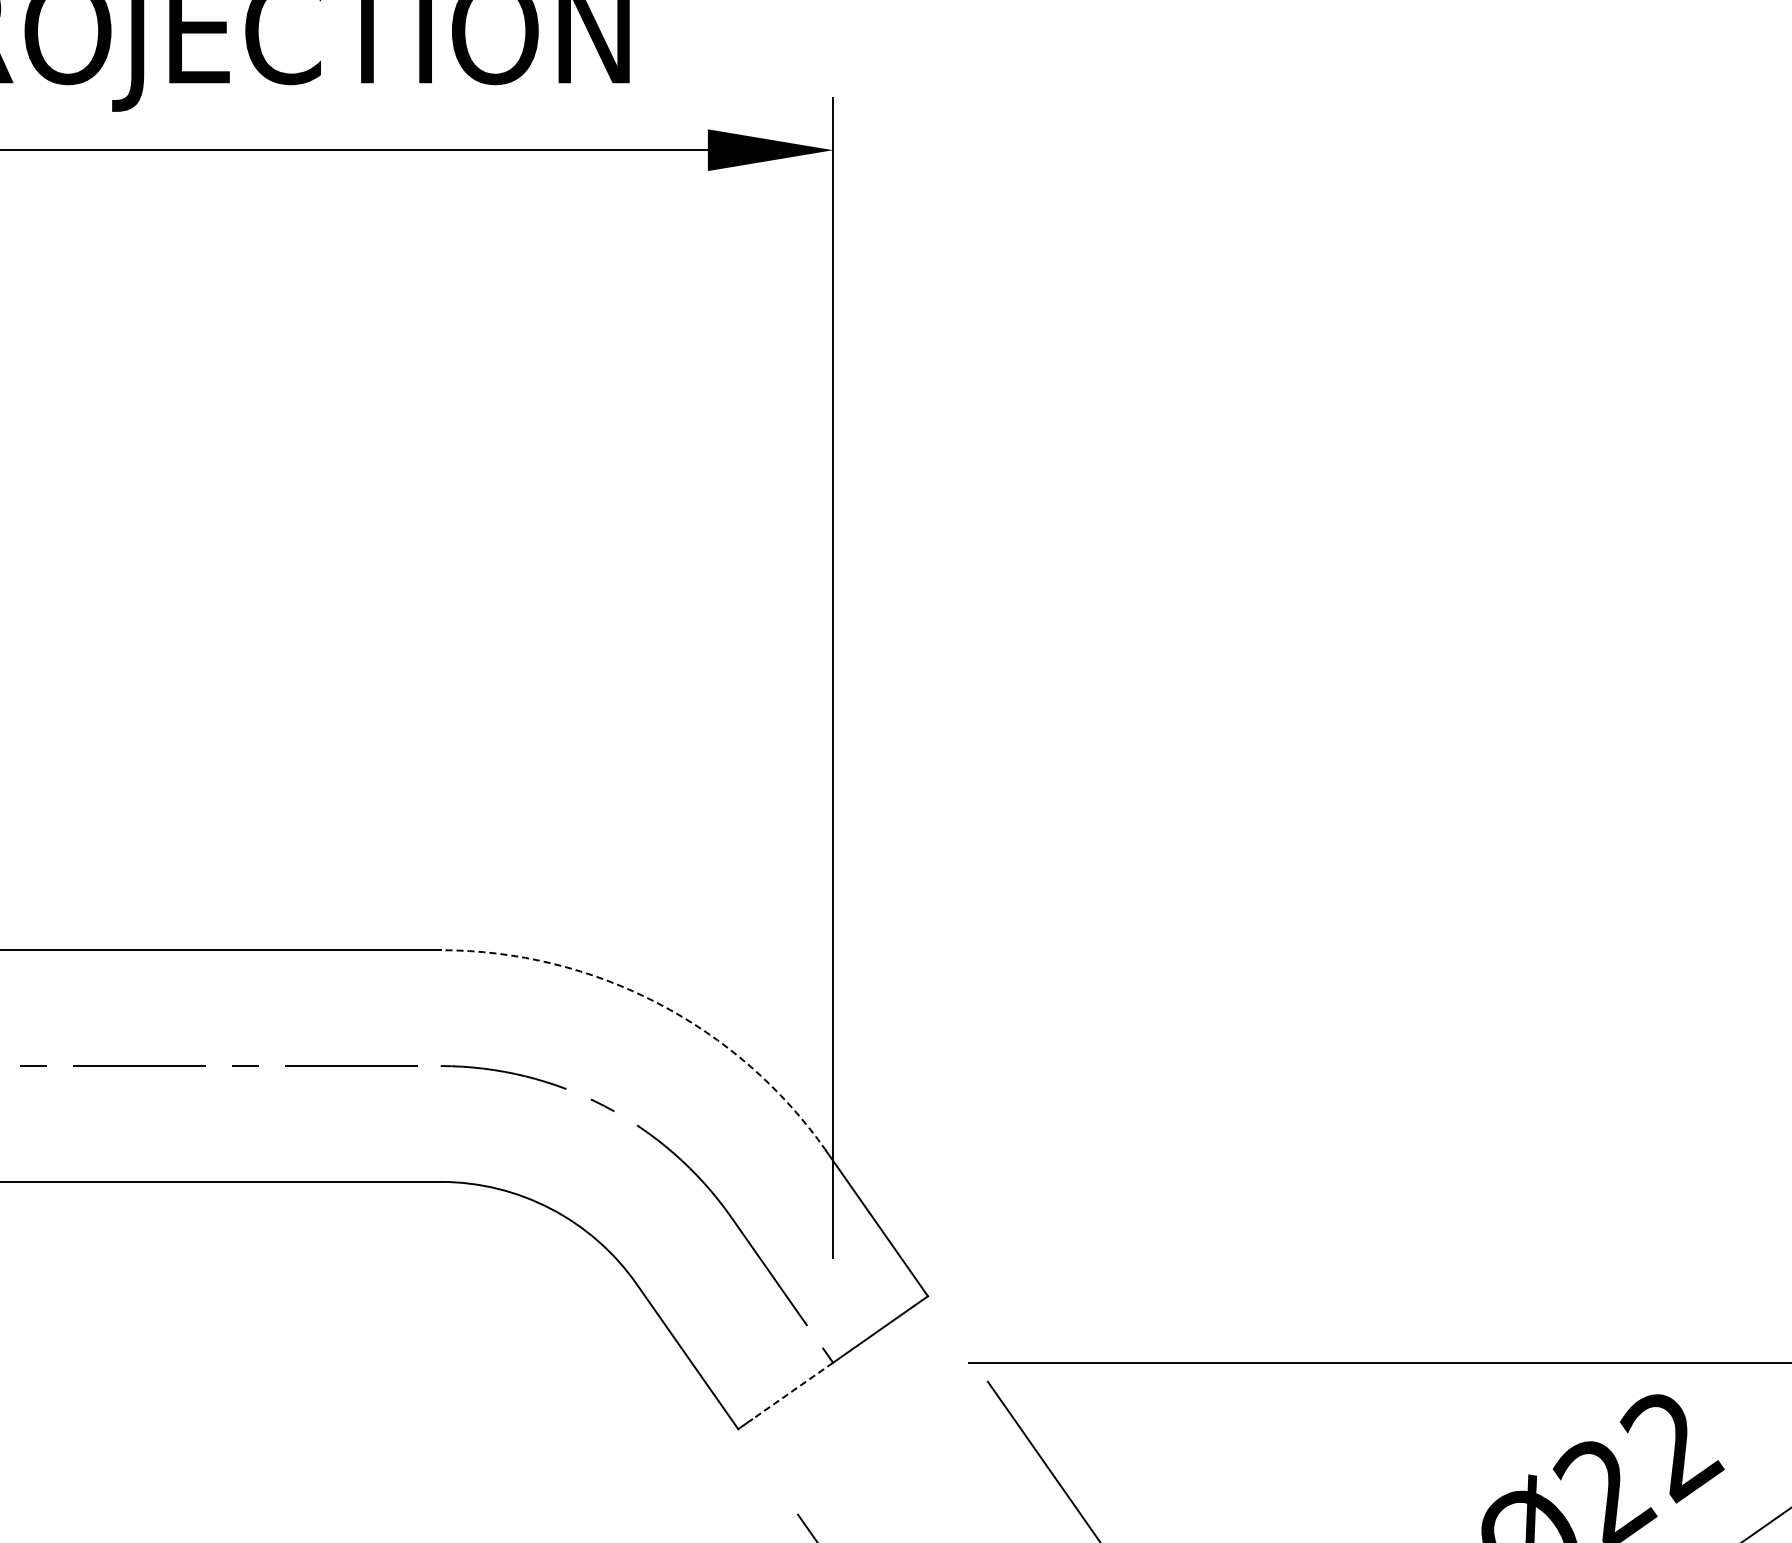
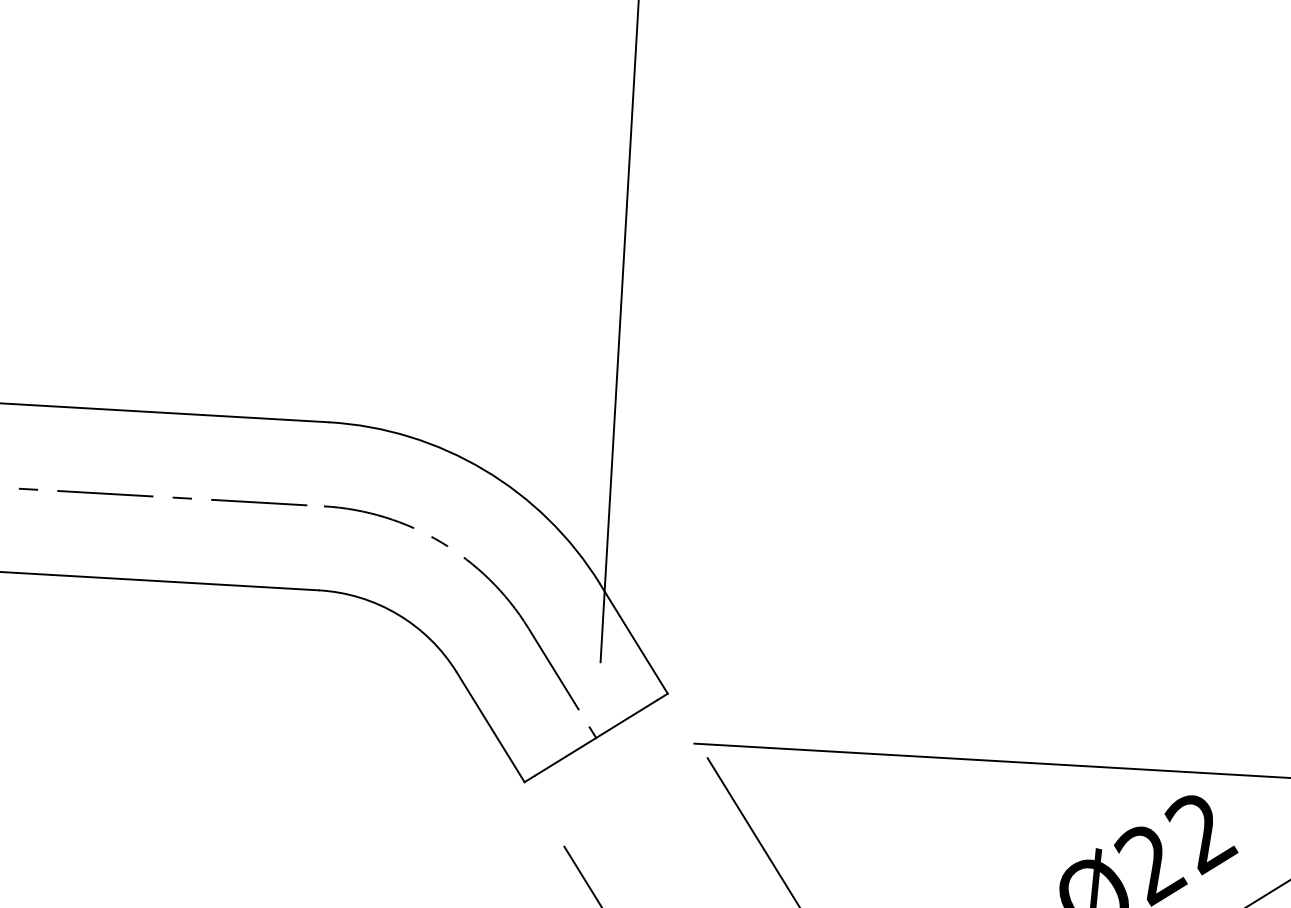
arc: (658, 1003) -> (484, 470), dashed -> solid
line: (792, 1391) -> (565, 757), dashed -> solid

